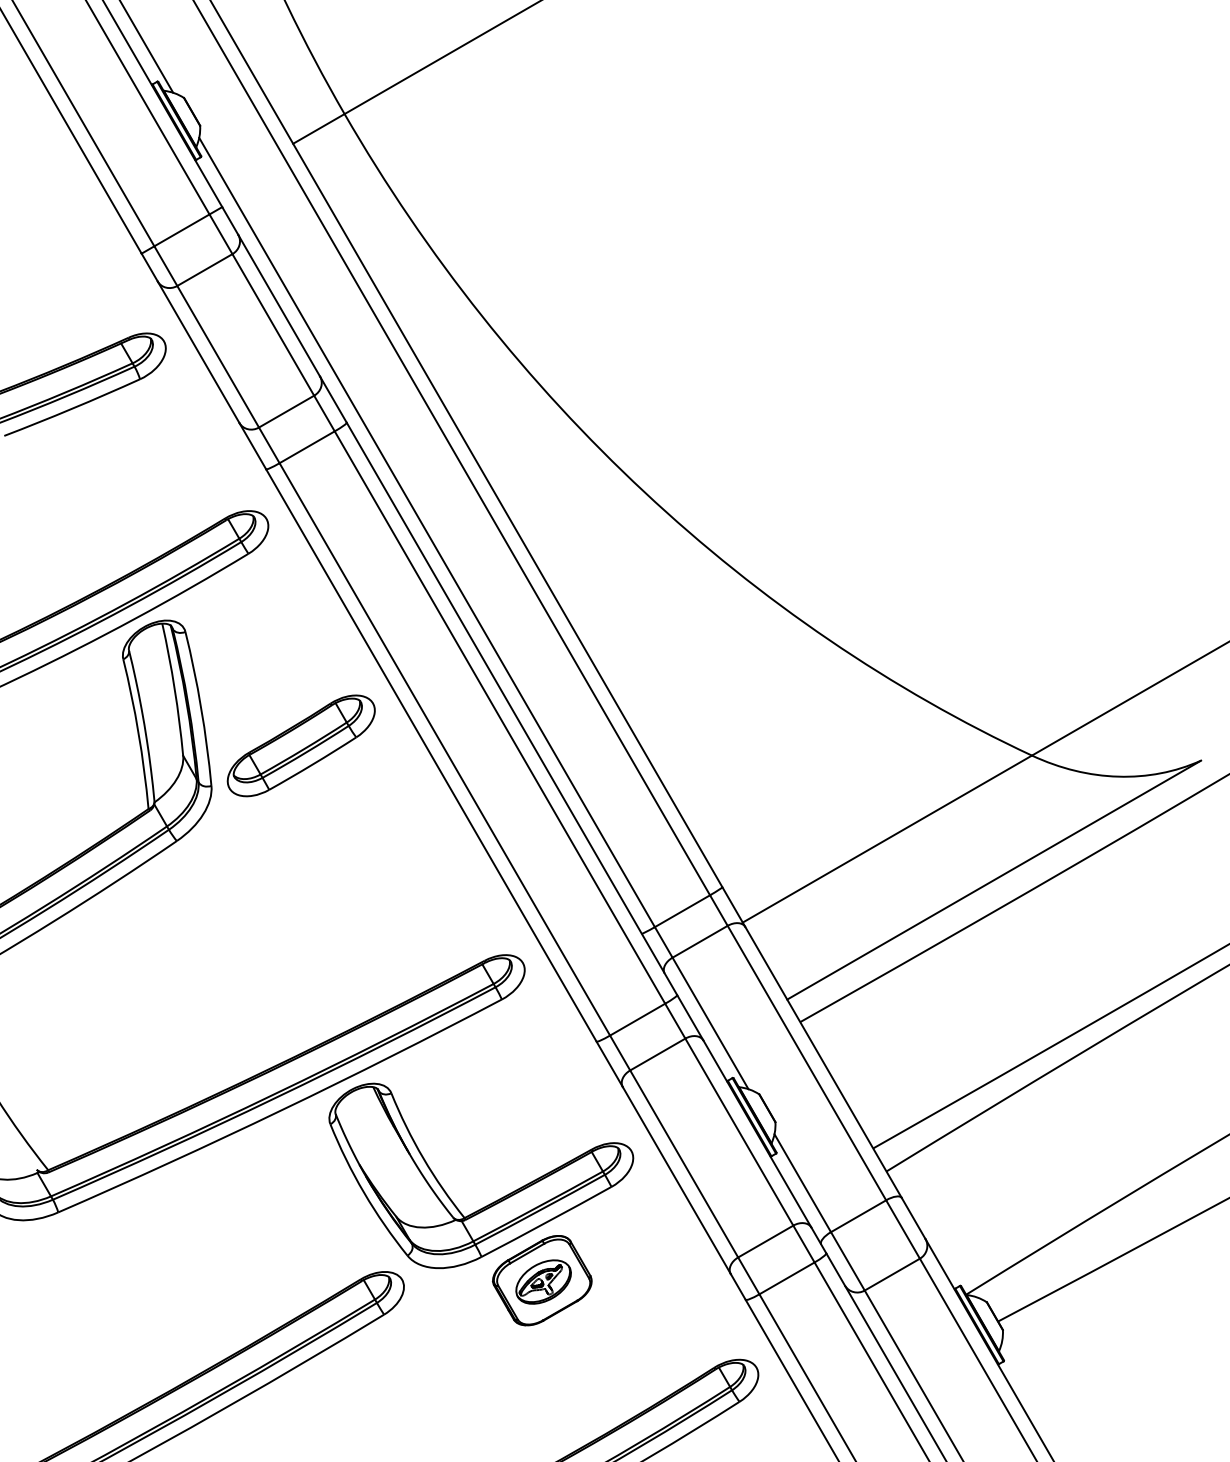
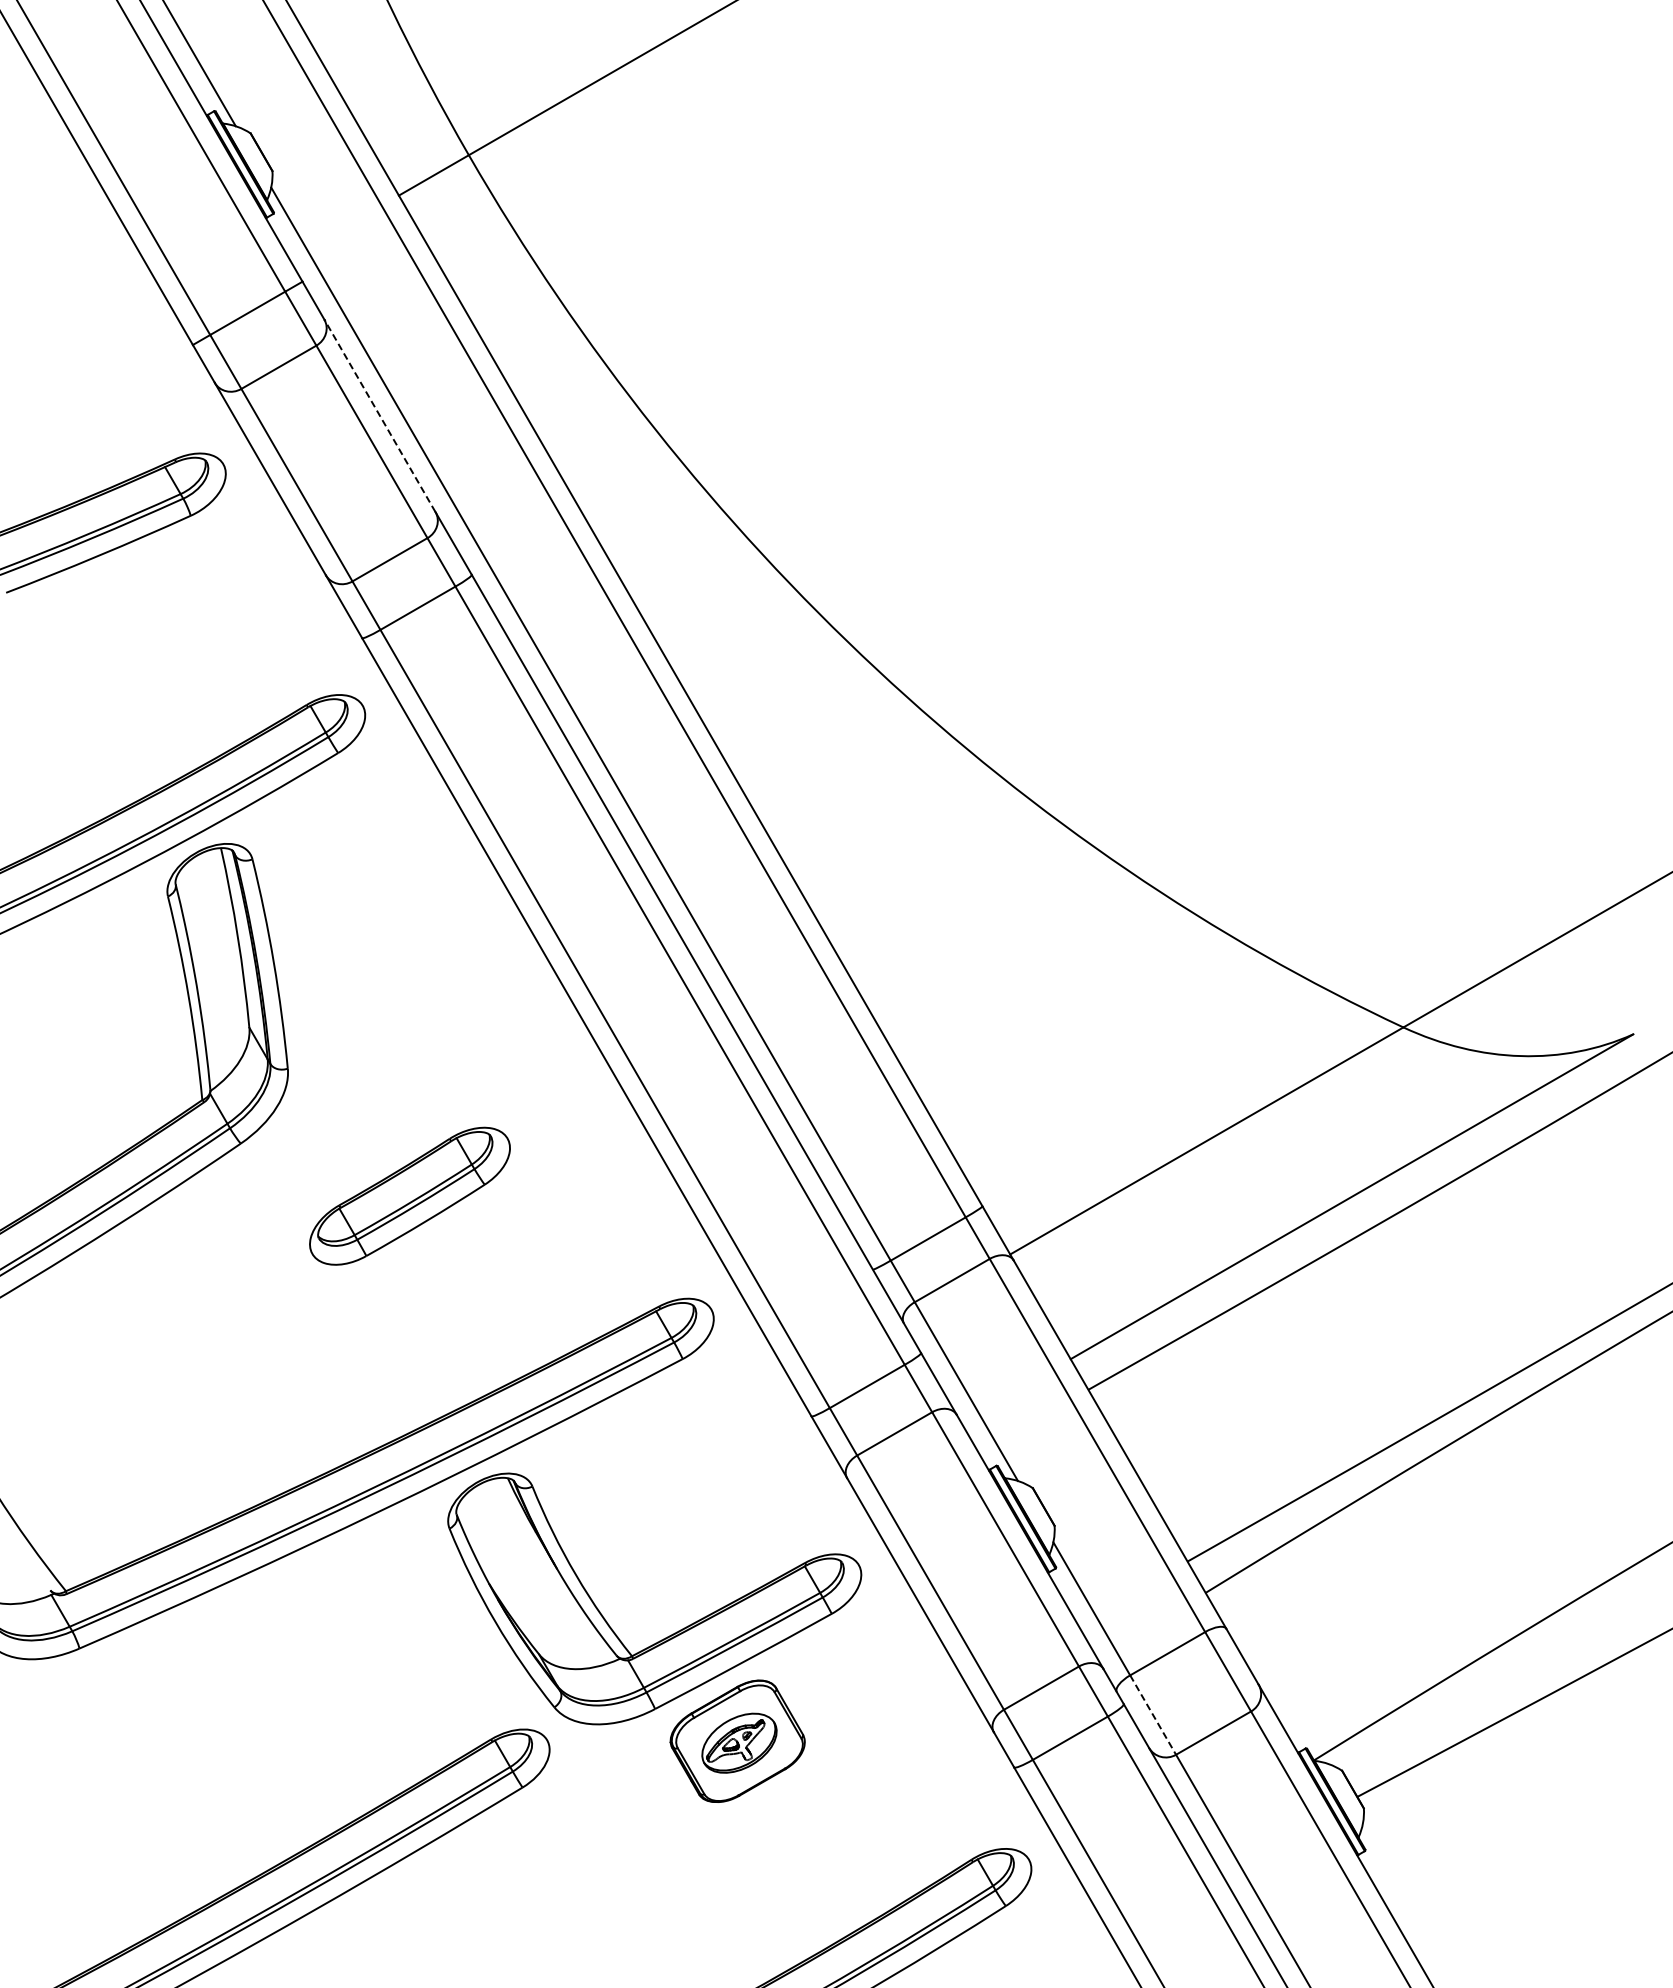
line: (278, 305) -> (379, 415), solid -> dashed
part: (300, 745) -> (409, 1195), moved
line: (848, 1261) -> (1153, 1715), solid -> dashed

